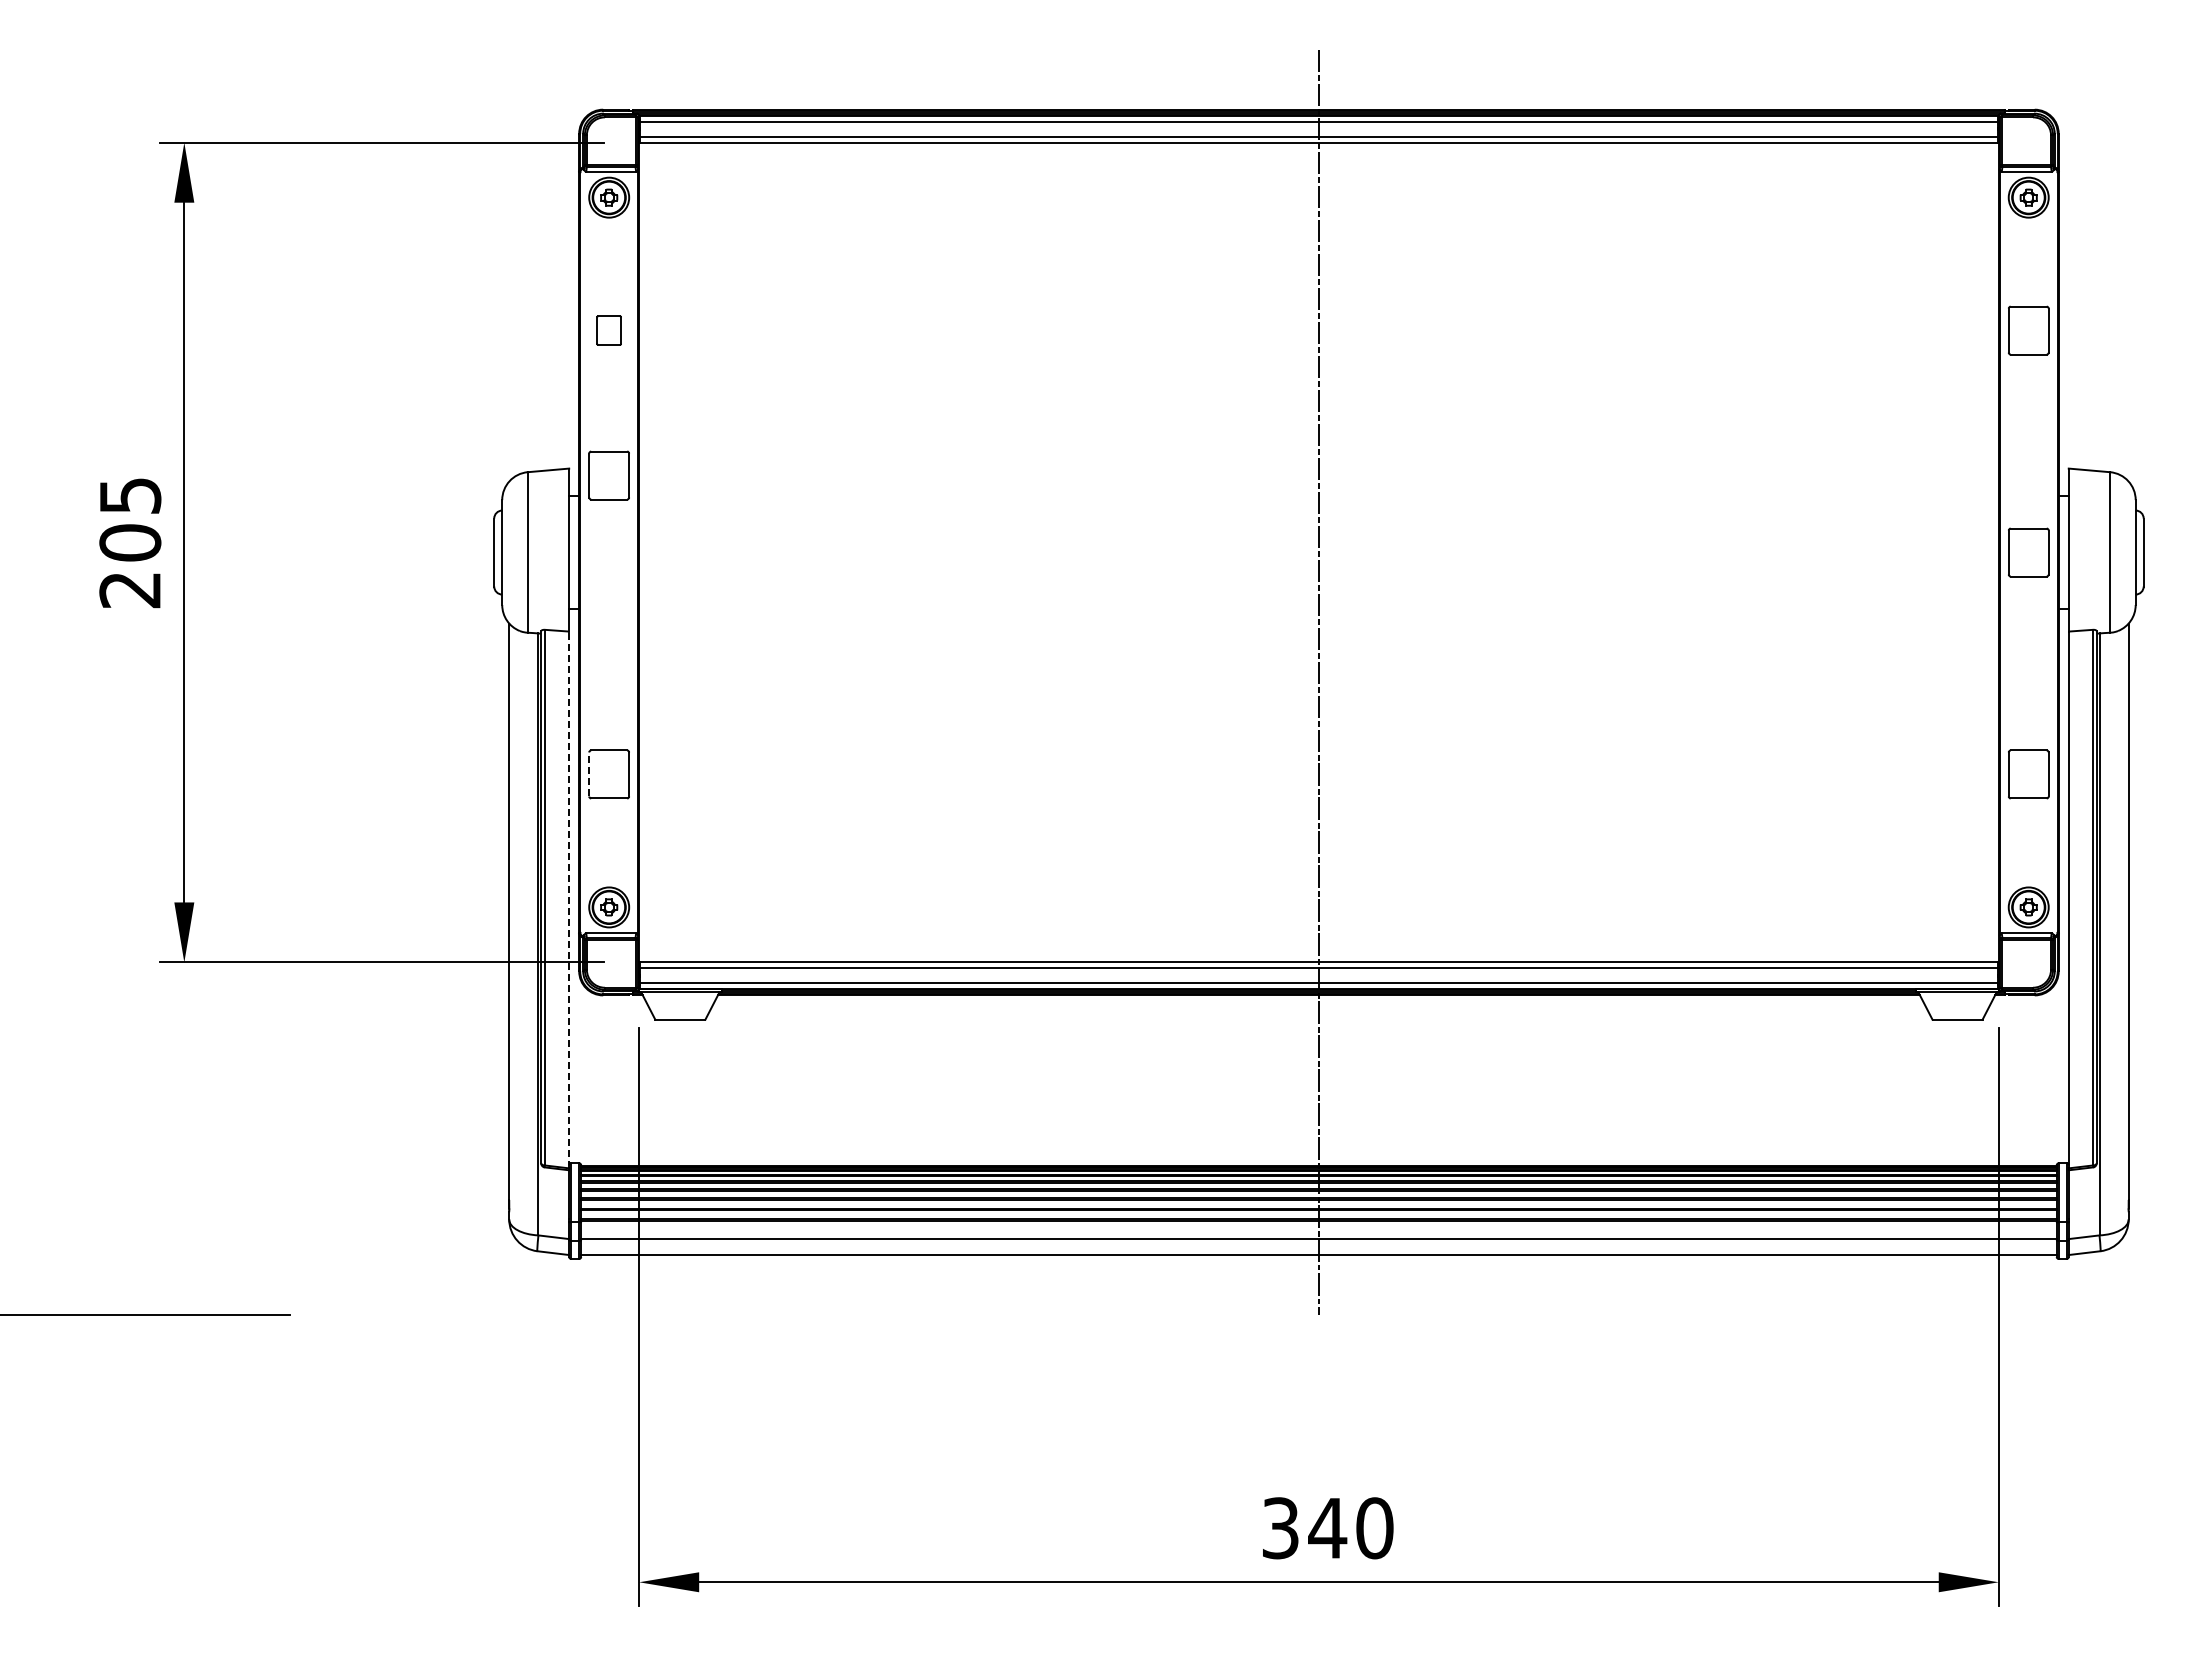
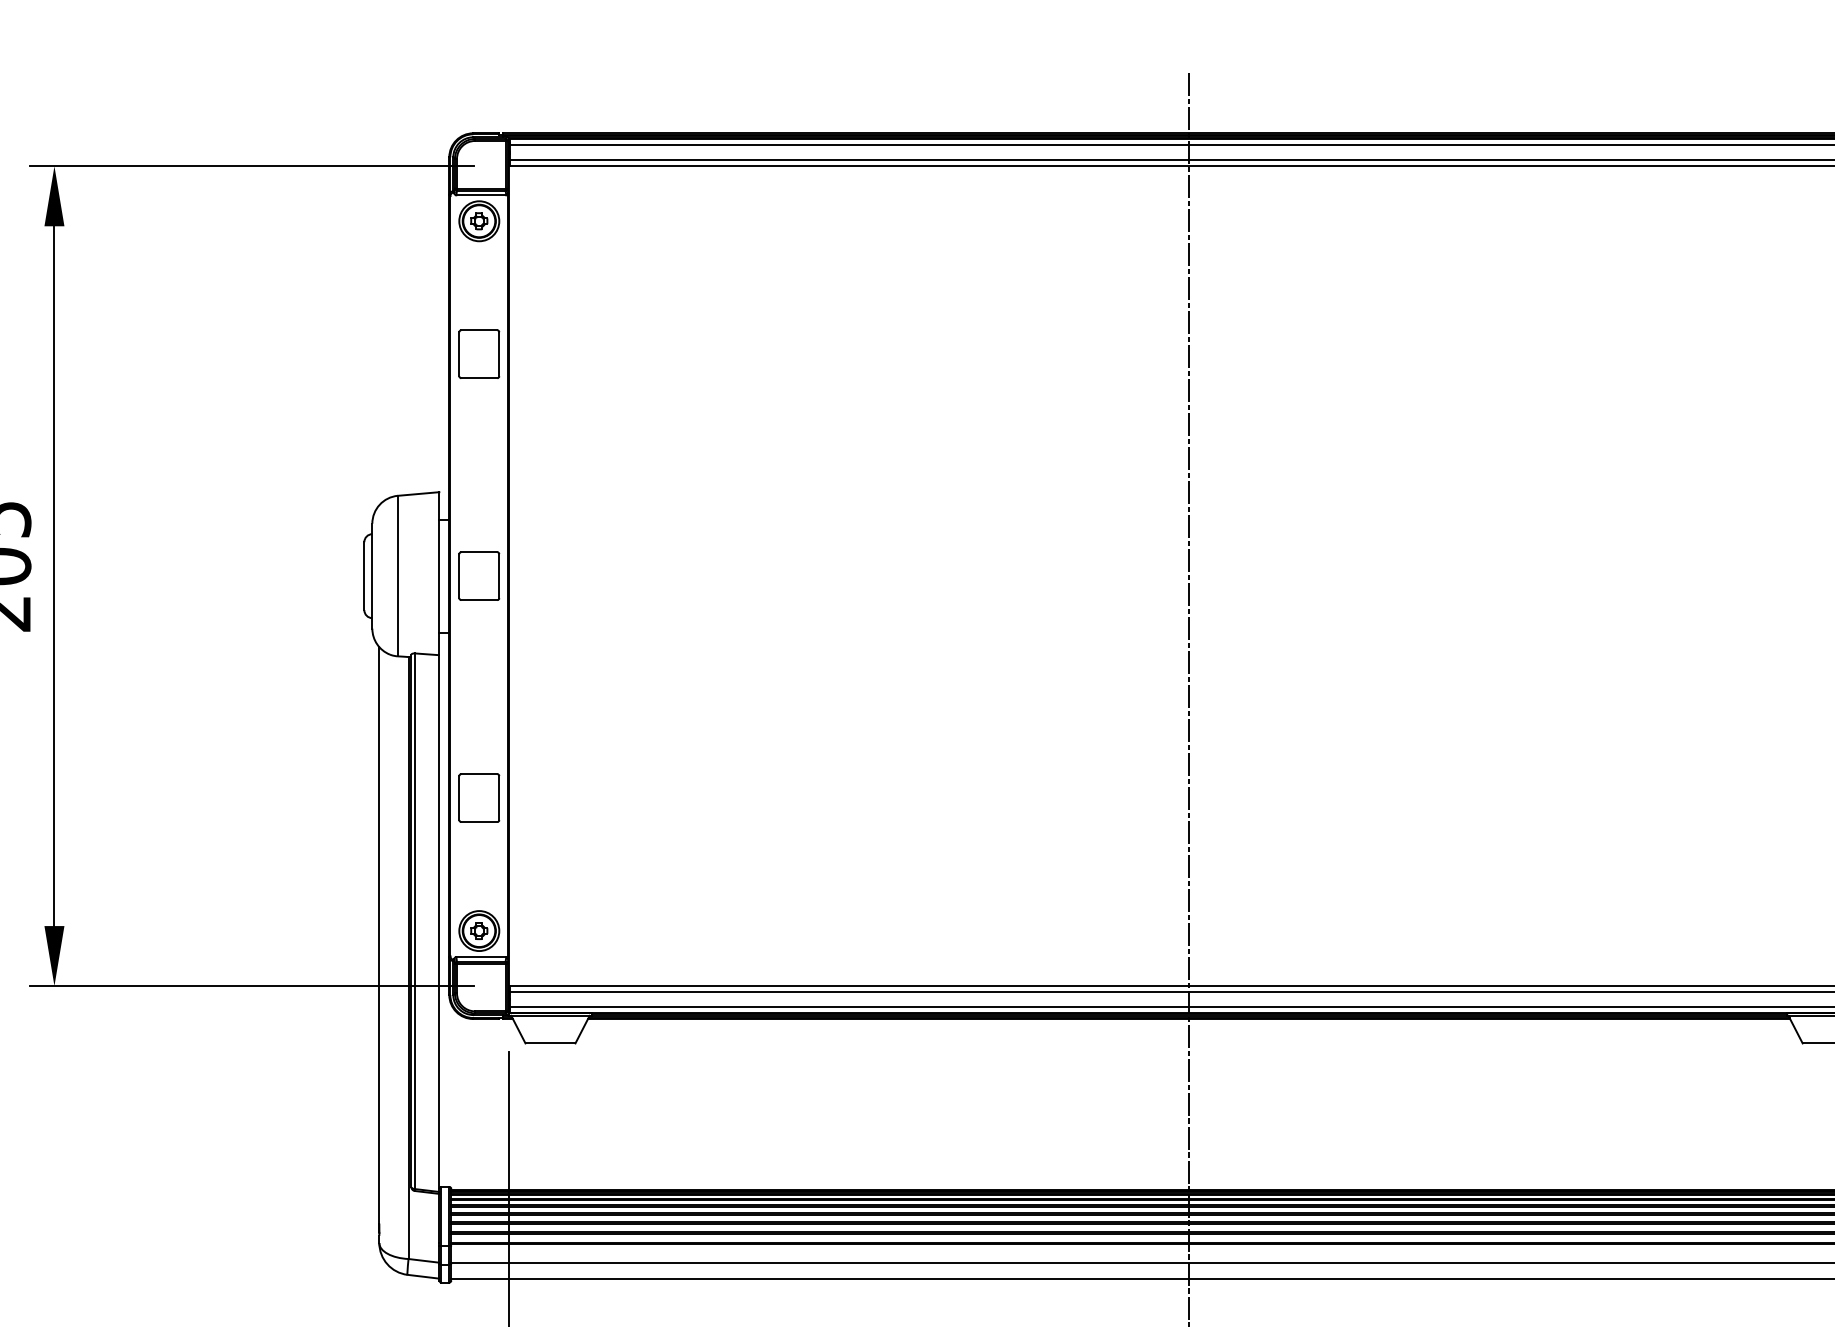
part: (608, 330) -> (478, 354), size x1.67
part: (608, 475) -> (478, 576), moved
line: (589, 774) -> (459, 798), dashed -> solid
line: (569, 899) -> (439, 923), dashed -> solid

